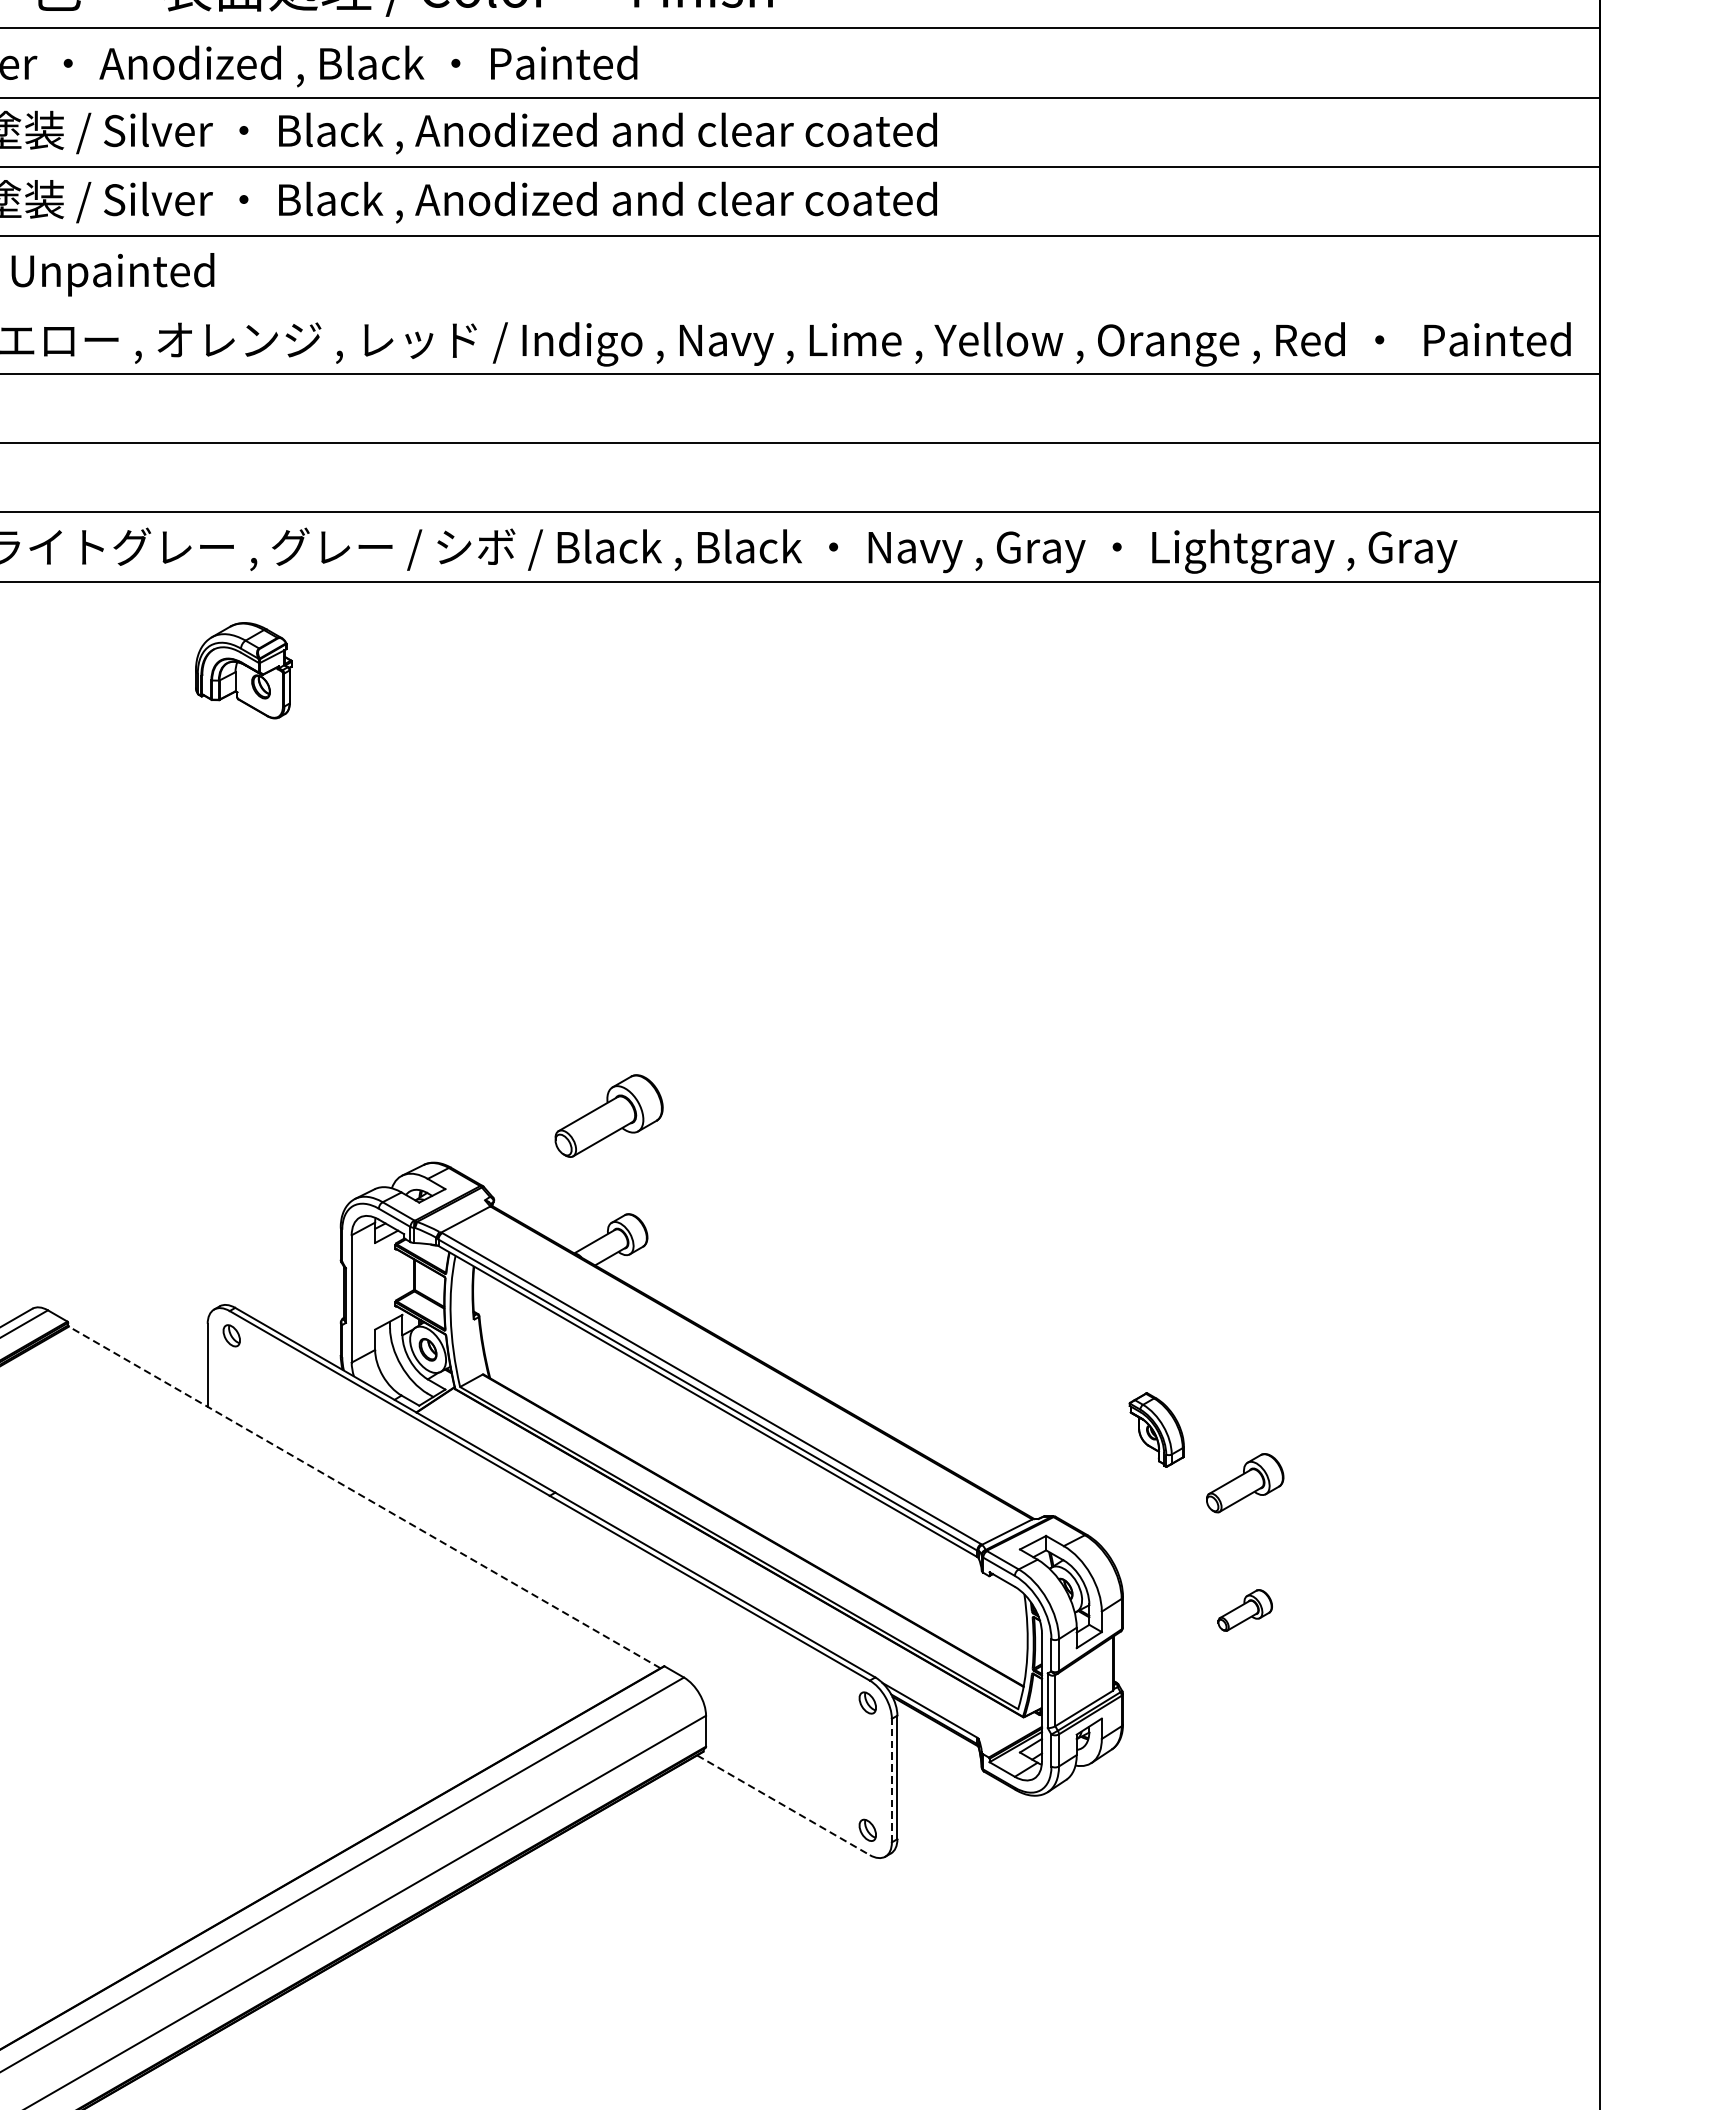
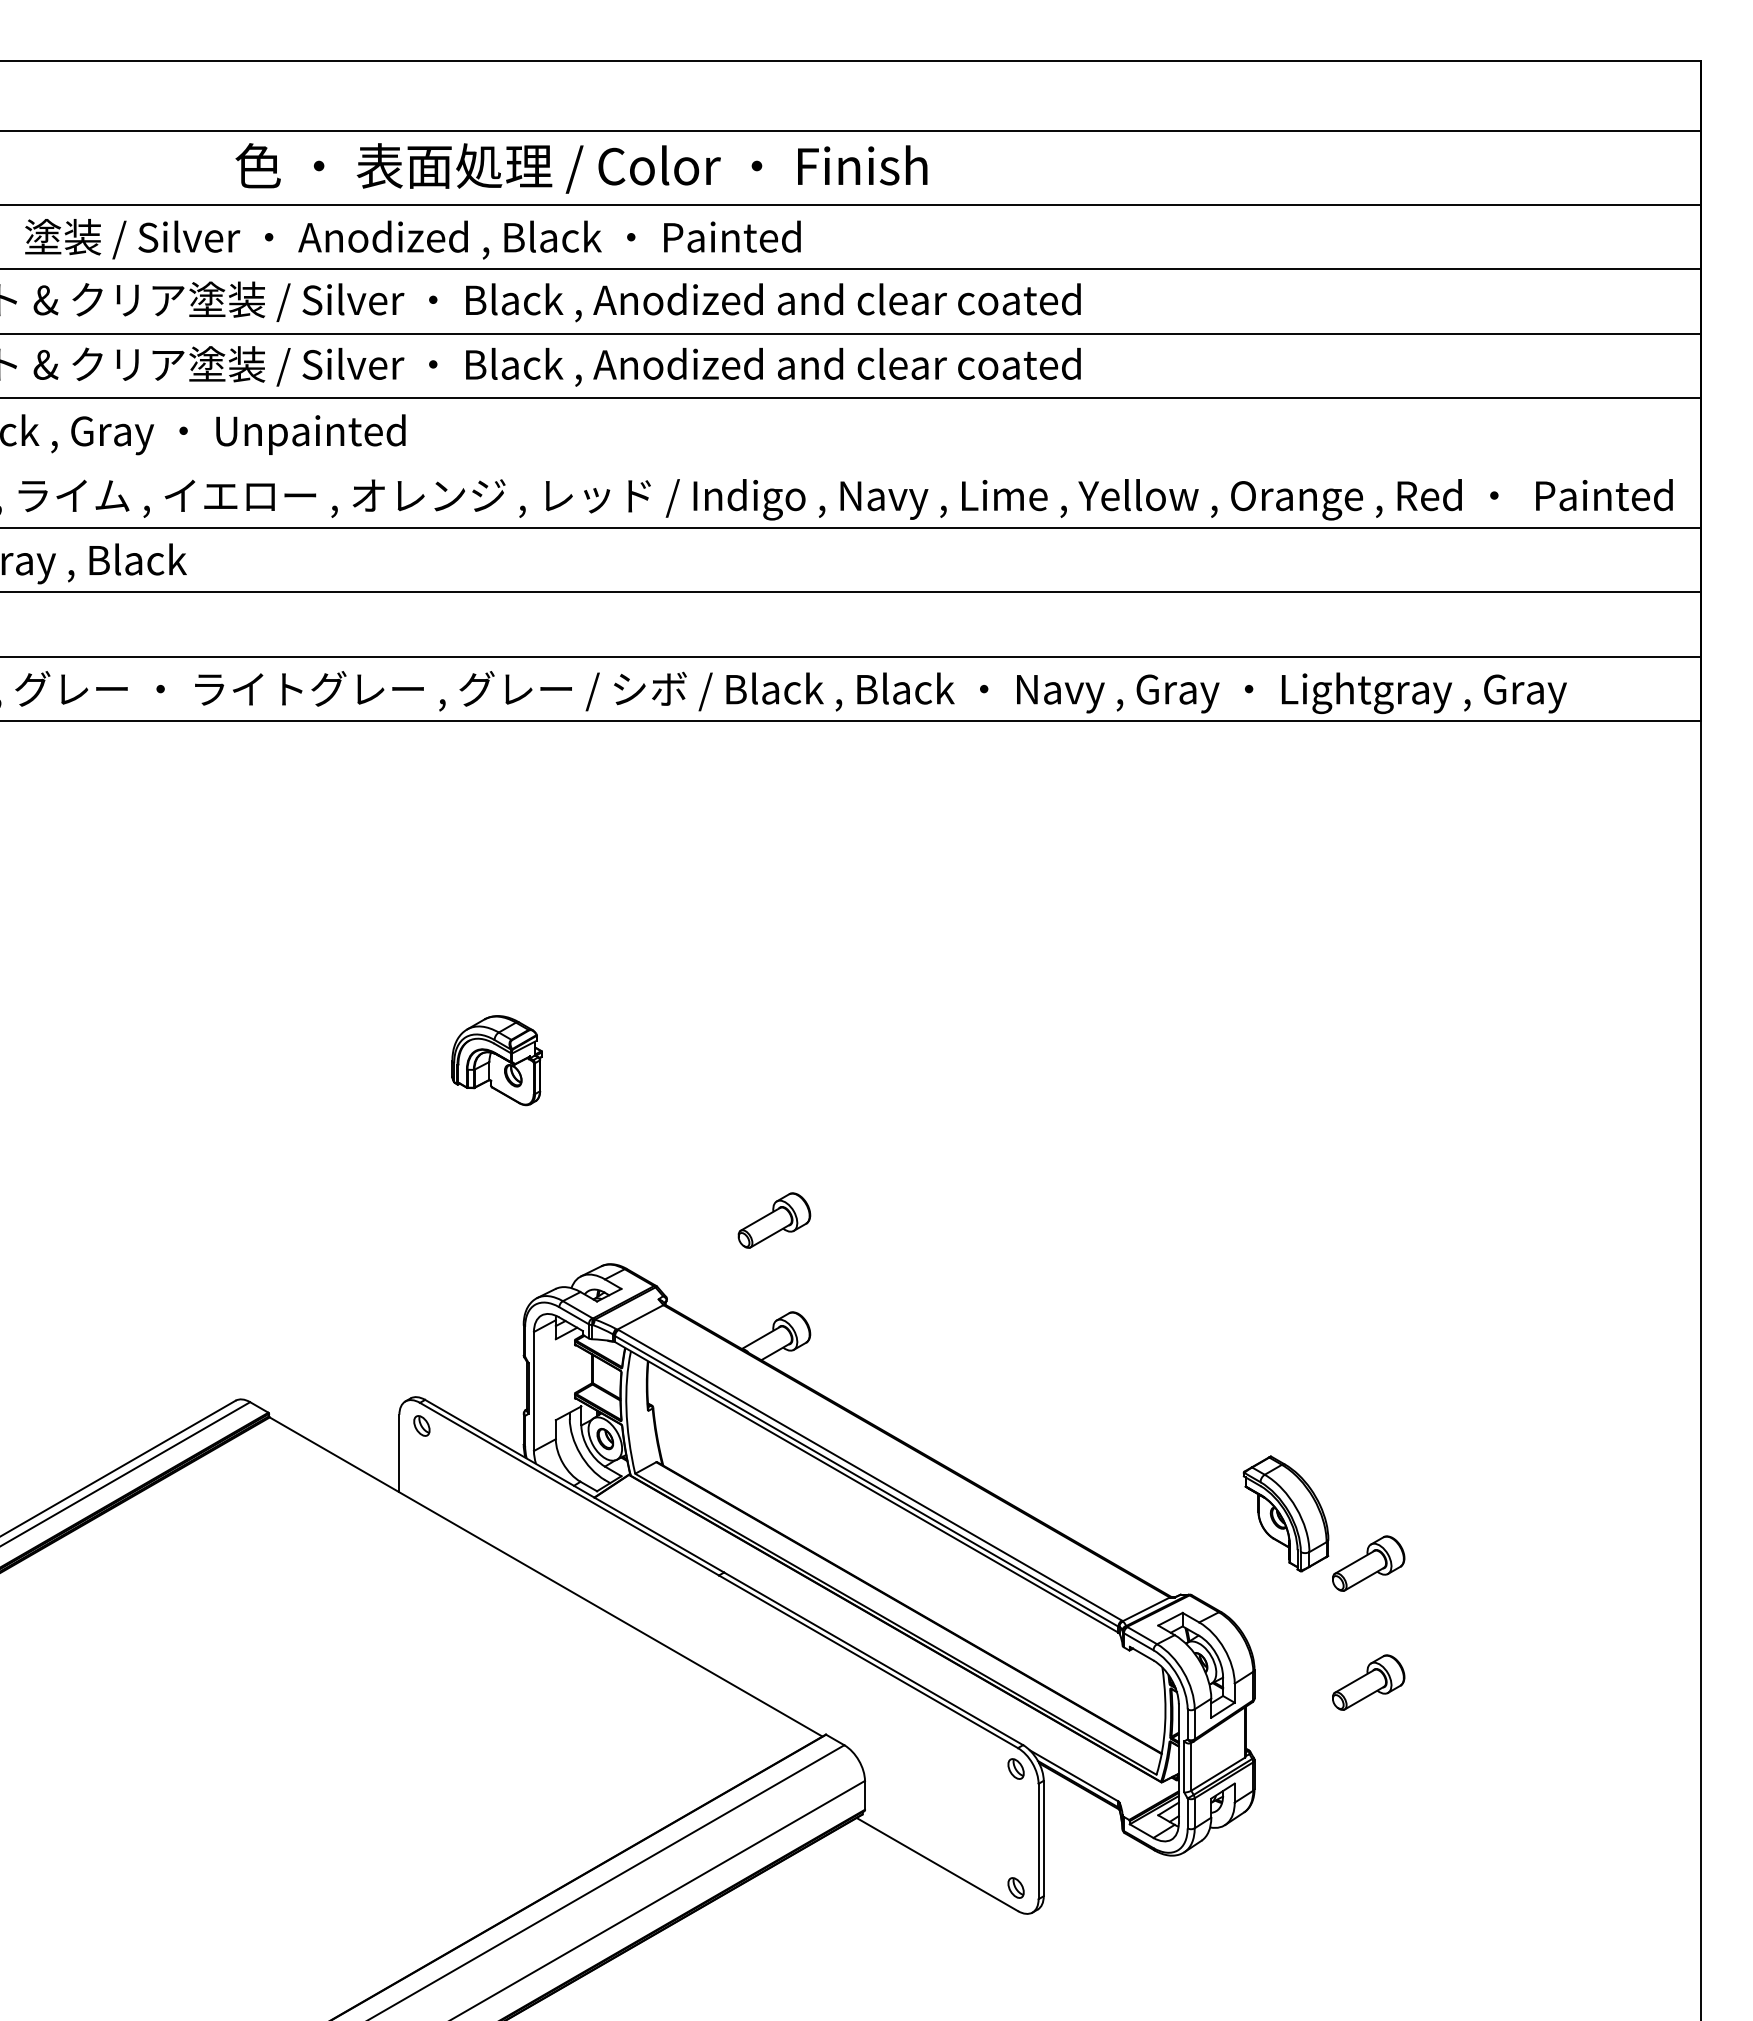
part: (243, 670) -> (496, 1060), moved
part: (609, 1115) -> (774, 1220), size x0.71
part: (1156, 1429) -> (1285, 1513), size x1.67
line: (364, 1496) -> (545, 1576), dashed -> solid
part: (1245, 1610) -> (1368, 1682), size x1.43
line: (891, 1780) -> (1038, 1841), dashed -> solid
line: (783, 1805) -> (937, 1864), dashed -> solid

